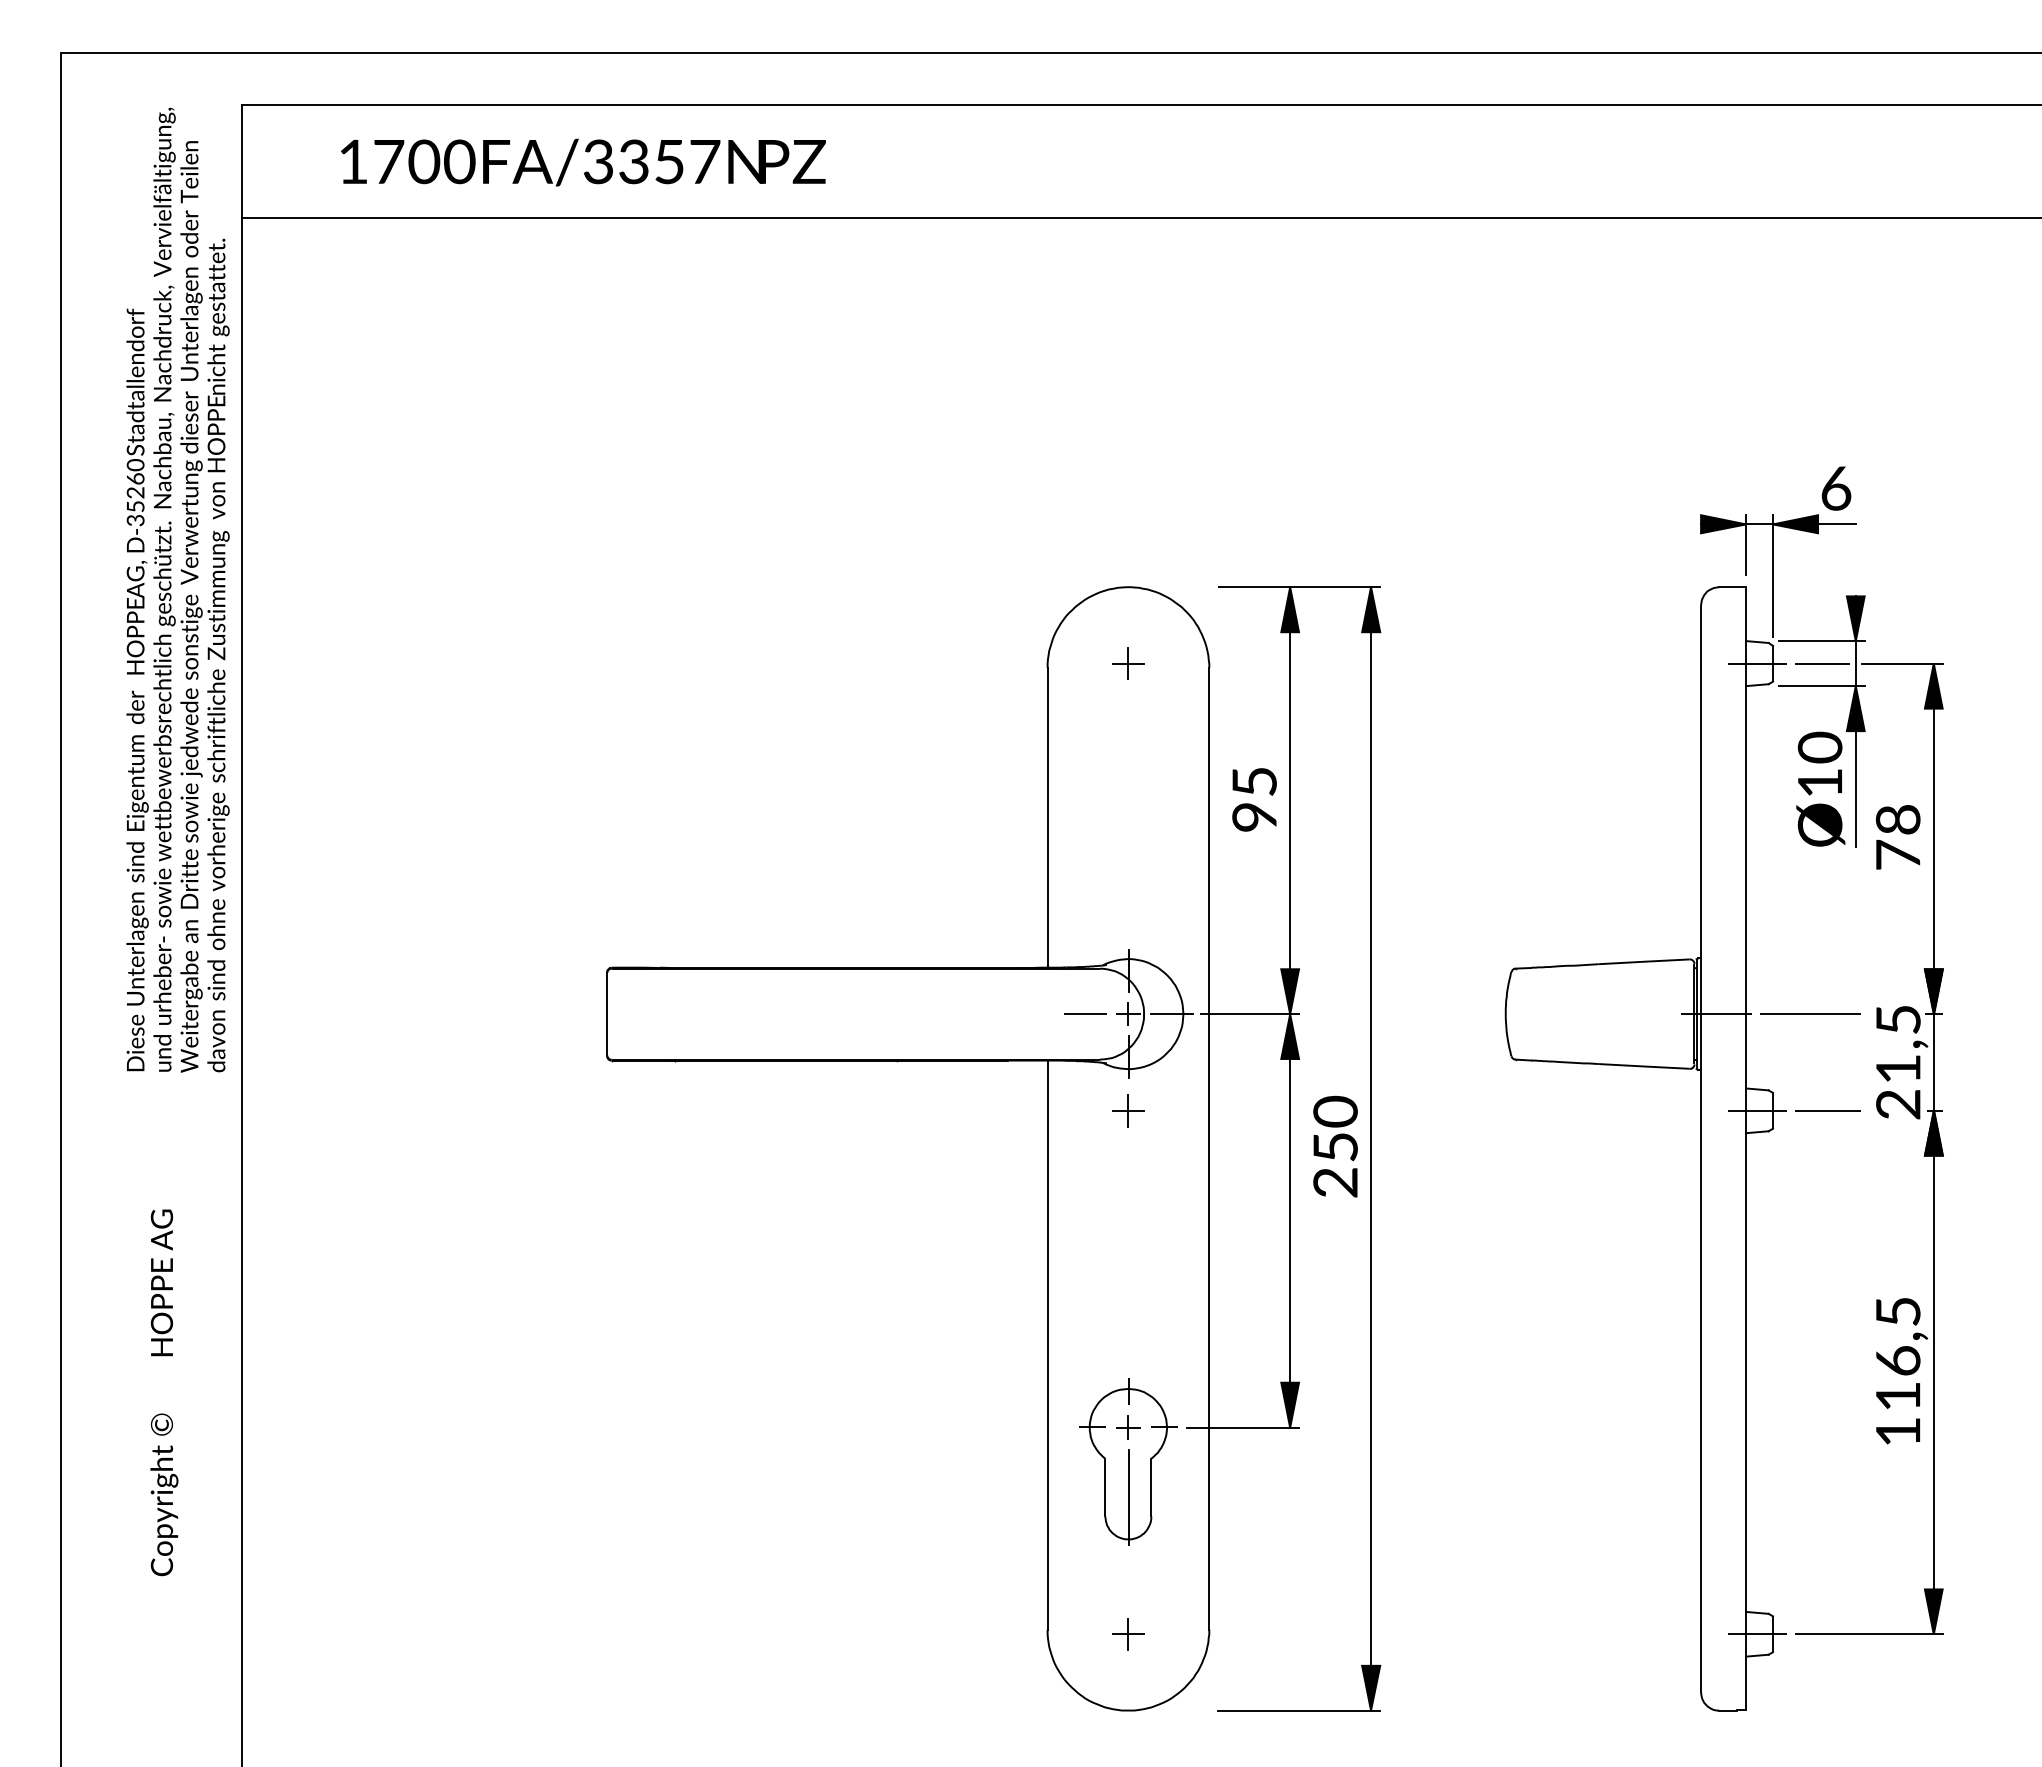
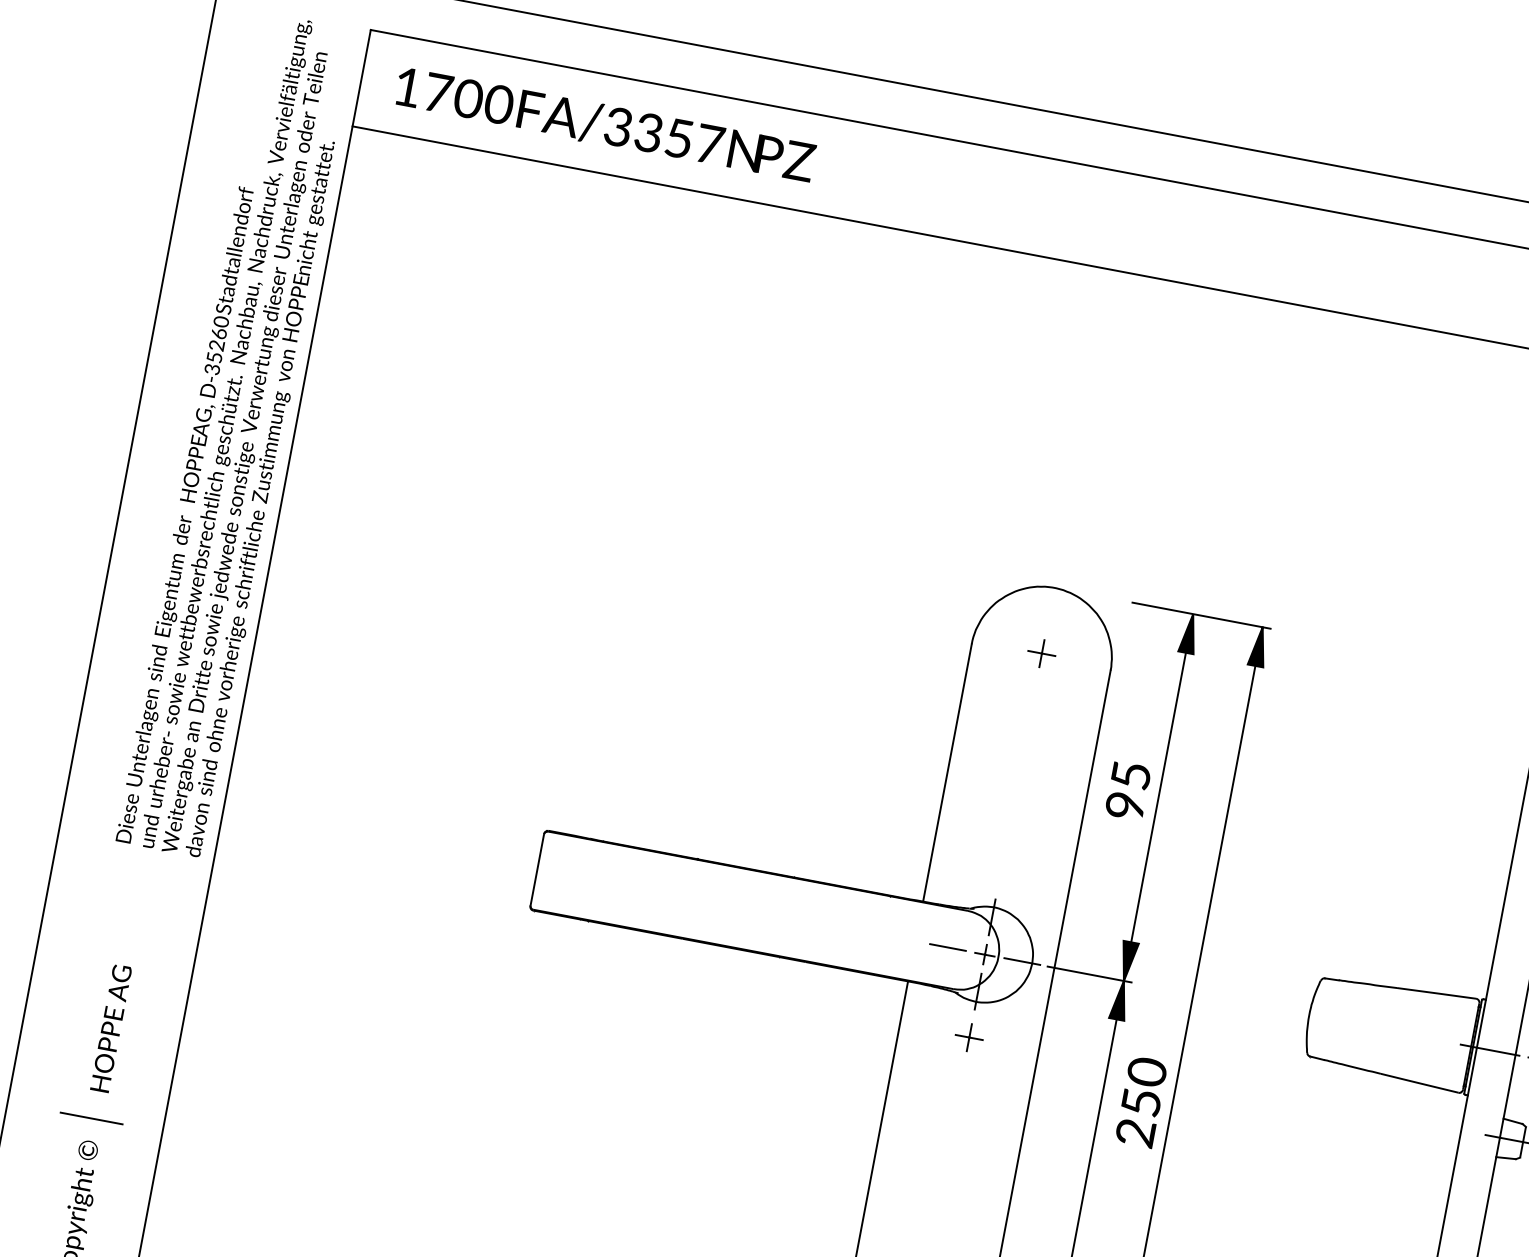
text: (583, 162) -> (605, 125), moved
line: (159, 1388) -> (91, 1118), added

